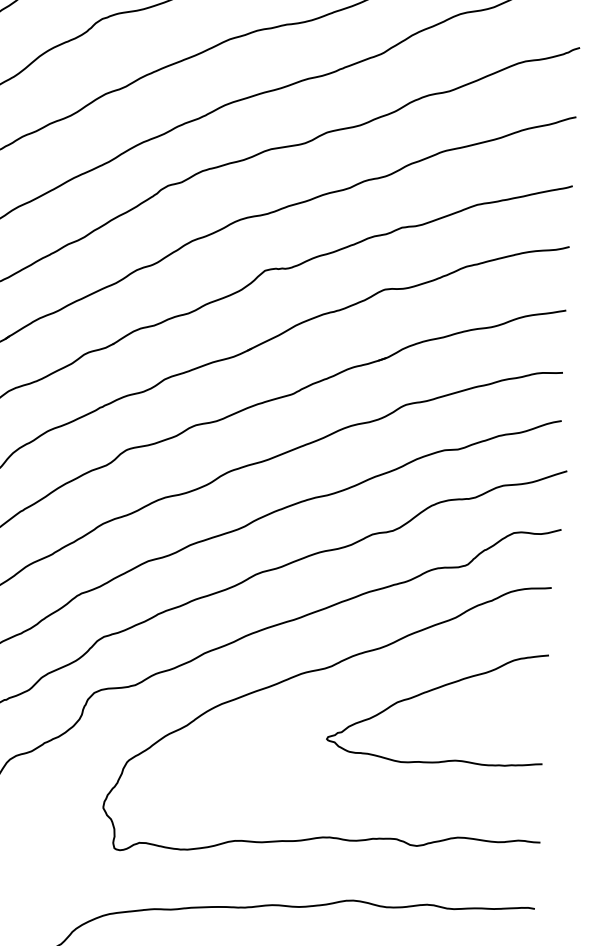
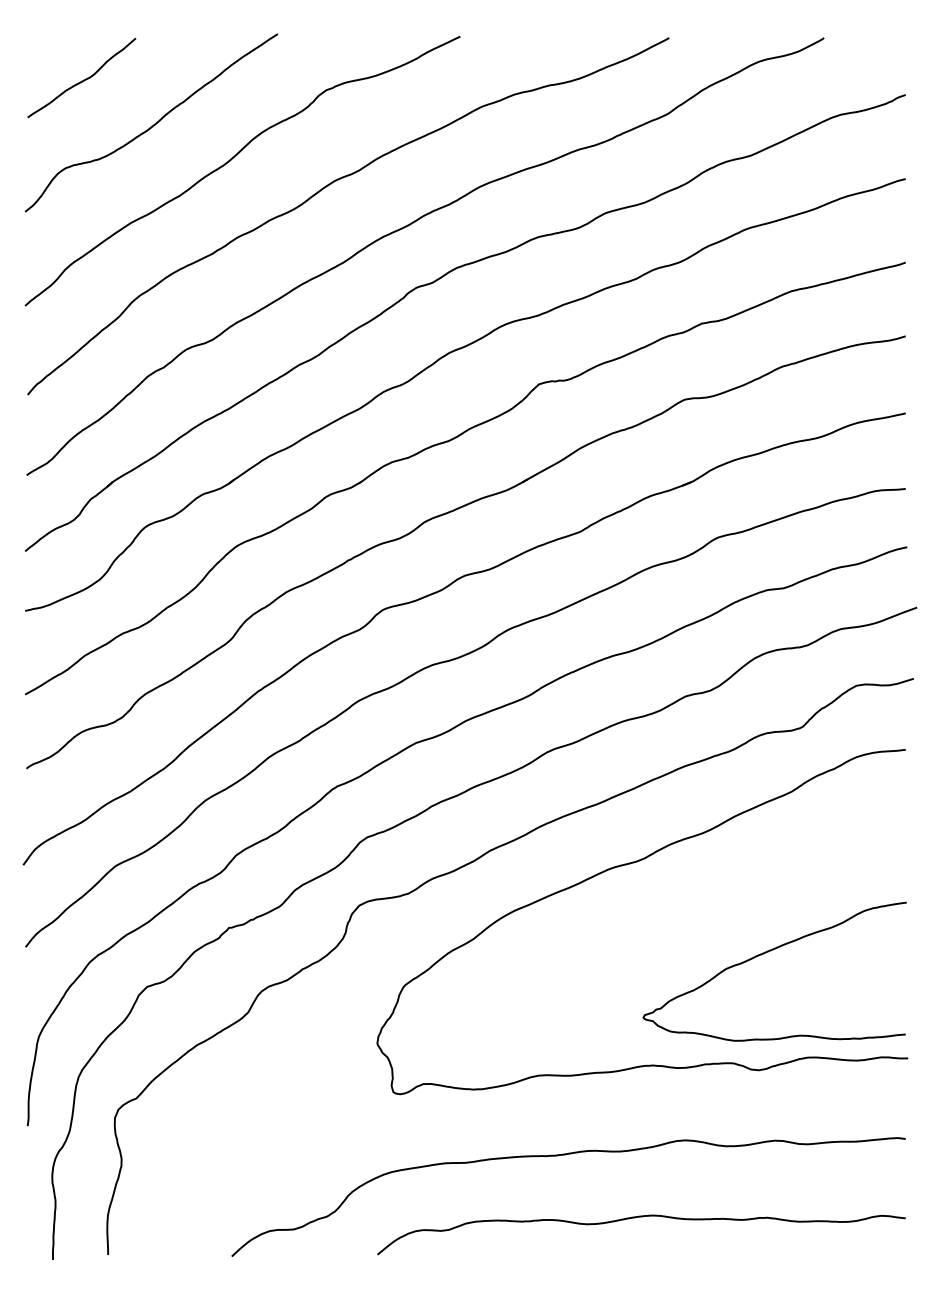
curve: (431, 691) -> (766, 953), moved

